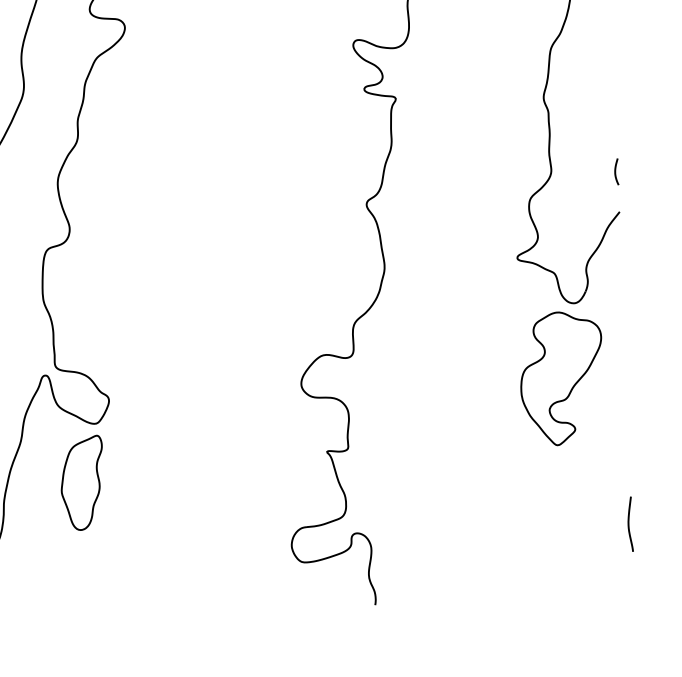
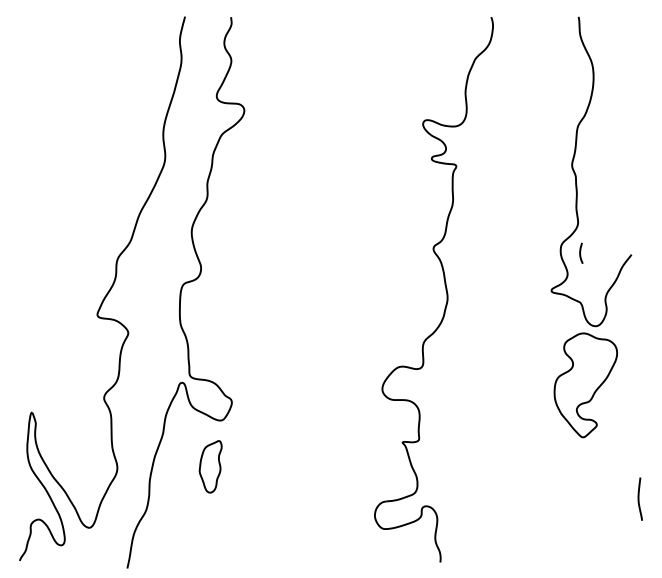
curve: (616, 169) -> (581, 251), moved
part: (81, 482) -> (210, 466), size x0.7

